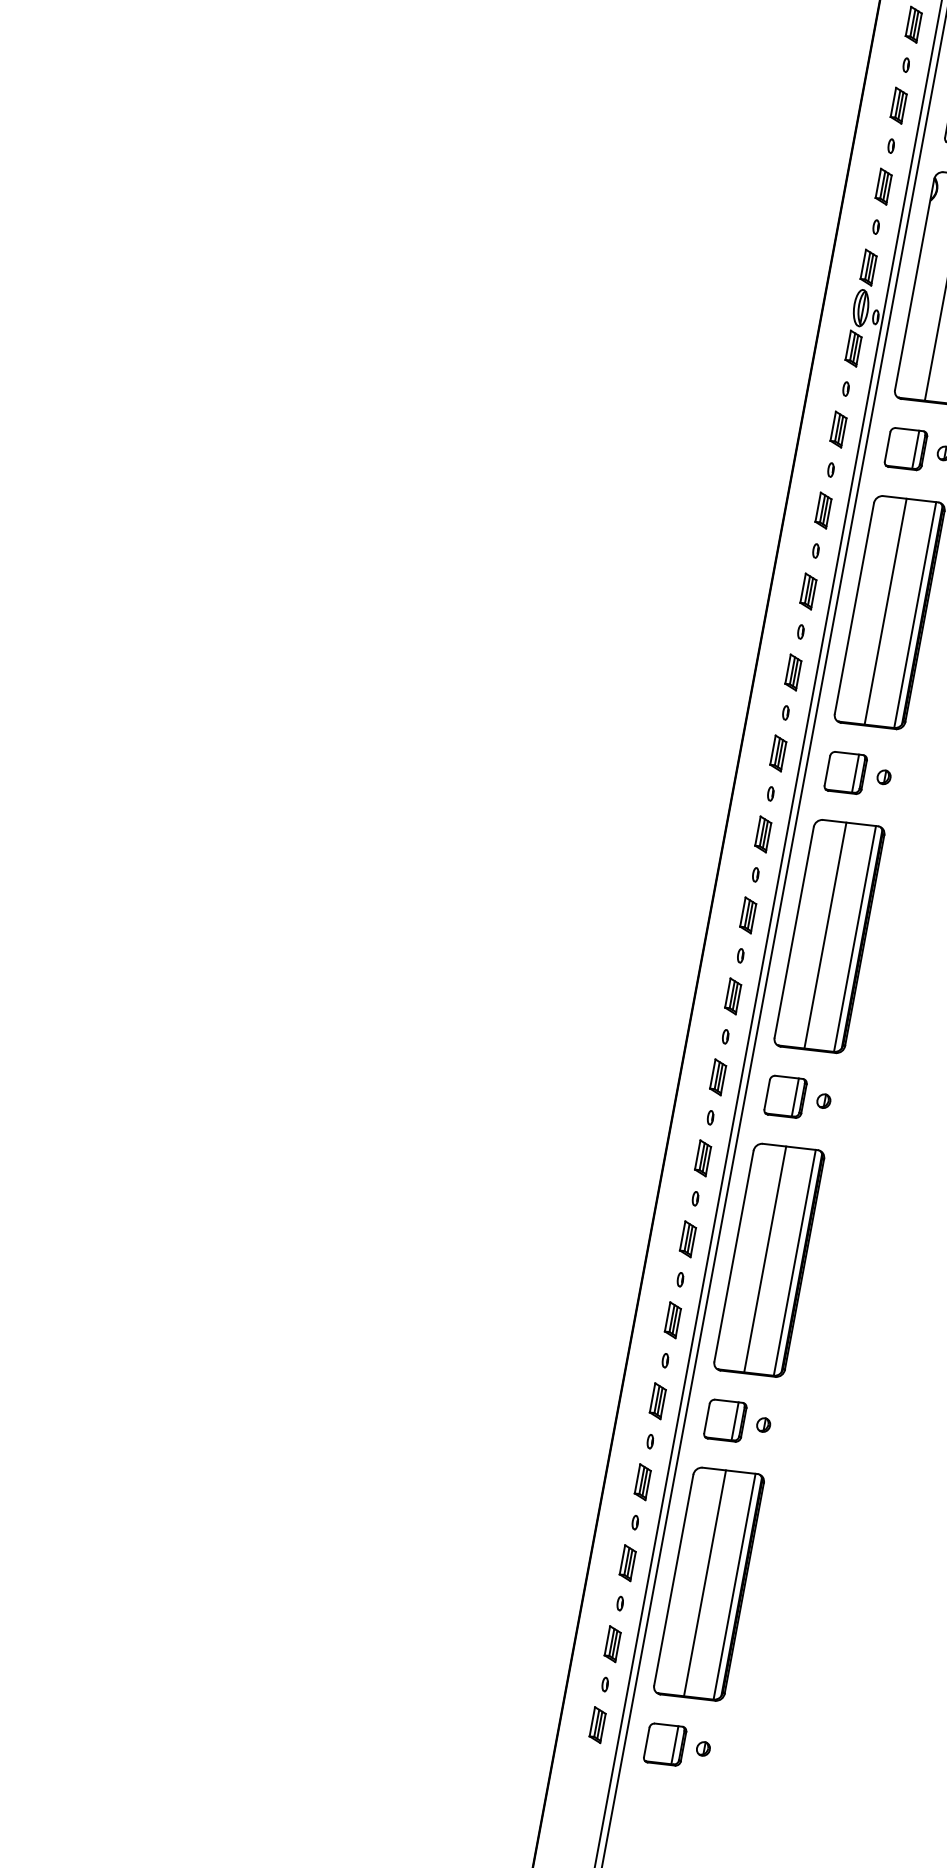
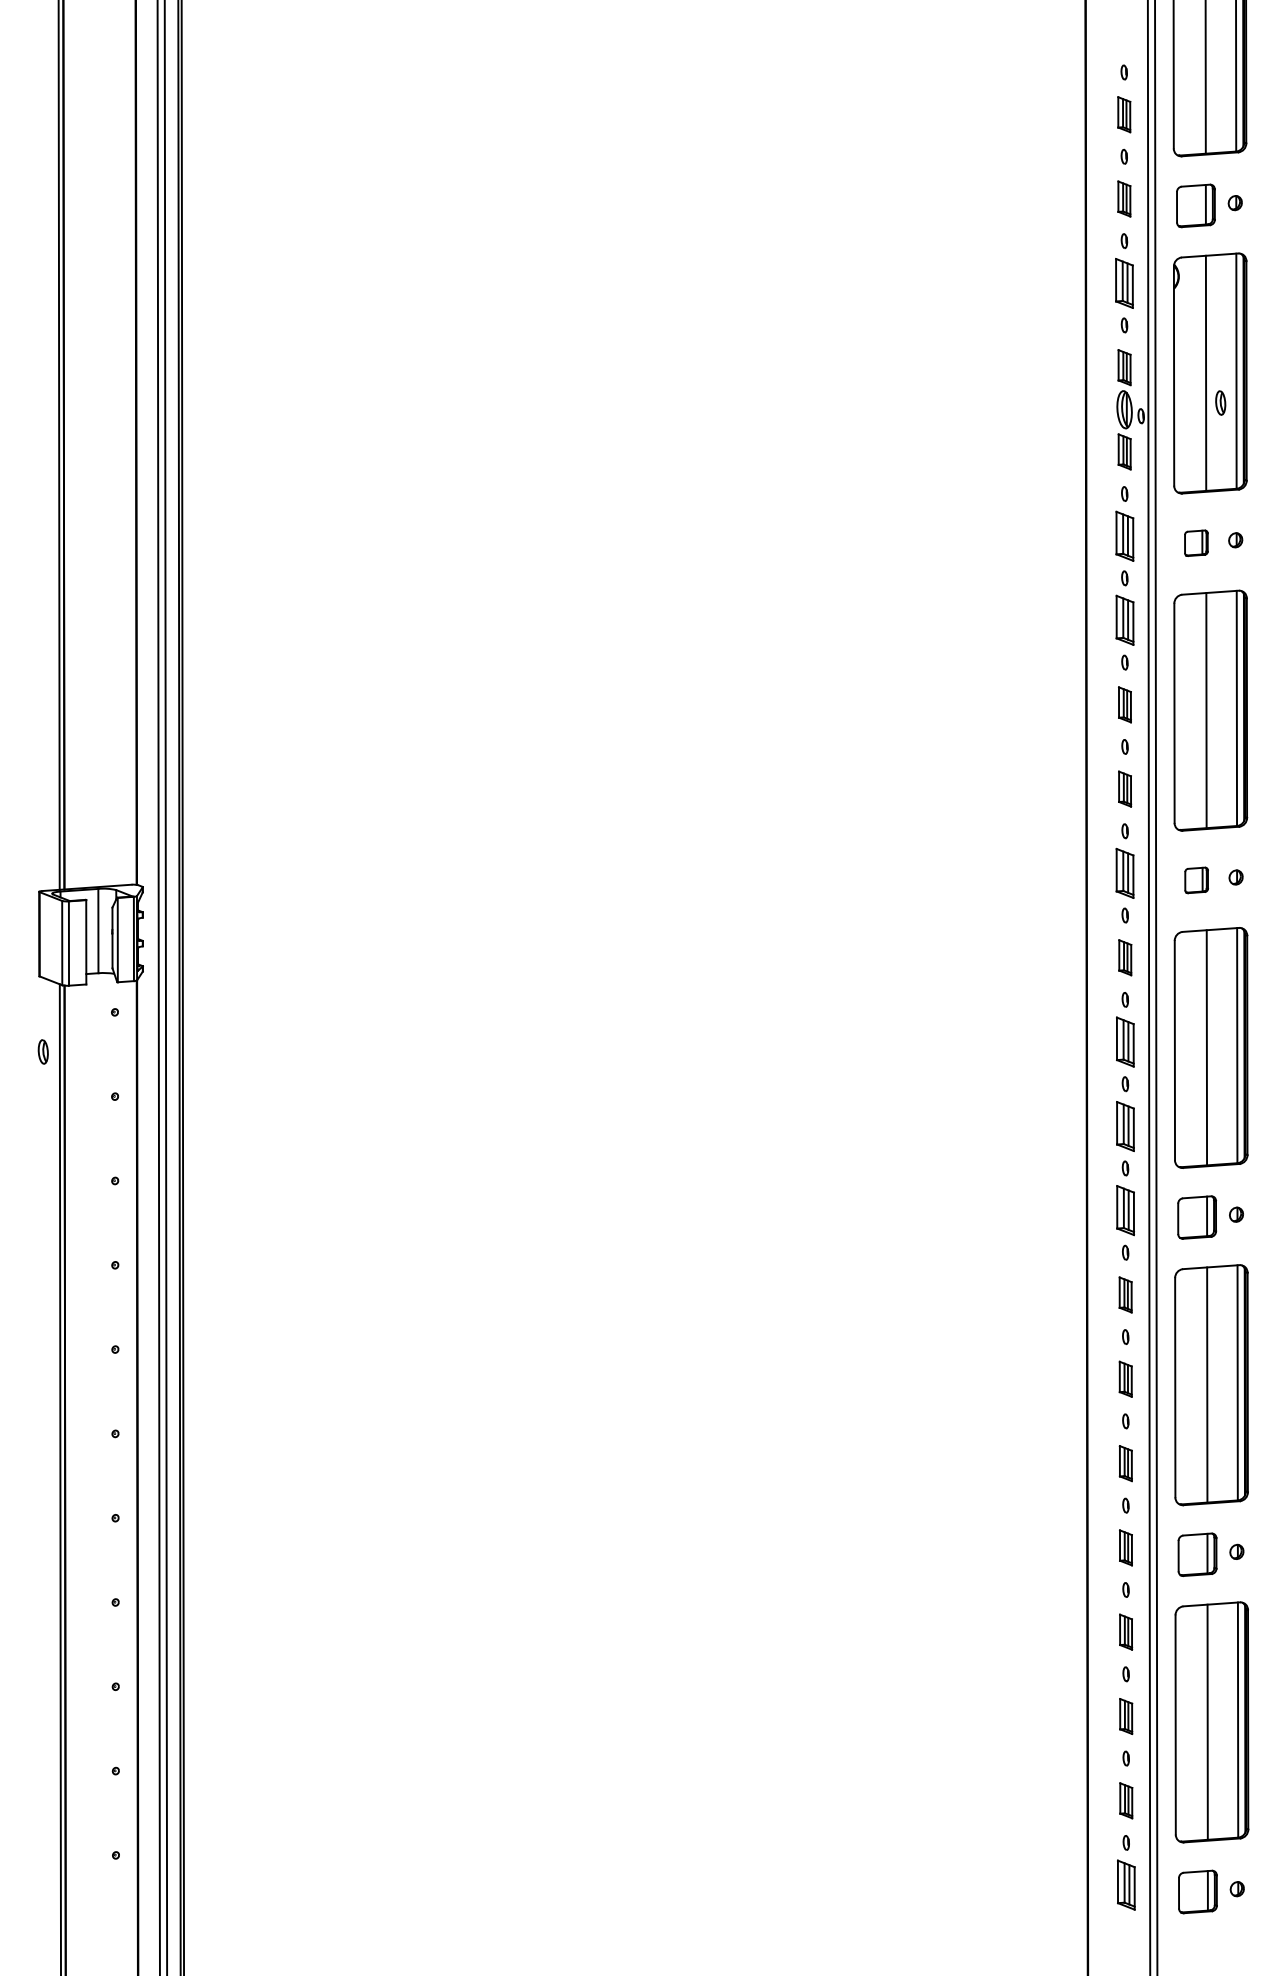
part: (883, 185) -> (1124, 282), size x1.4
part: (838, 428) -> (1124, 535), size x1.4
part: (906, 449) -> (1196, 543), size x0.6
part: (823, 510) -> (1124, 620), size x1.4
part: (778, 753) -> (1125, 873), size x1.4
part: (845, 773) -> (1196, 880), size x0.6
part: (748, 914) -> (1125, 1041), size x1.4
part: (733, 995) -> (1125, 1125), size x1.4
part: (718, 1077) -> (1125, 1210), size x1.4
part: (597, 1724) -> (1126, 1884), size x1.4

